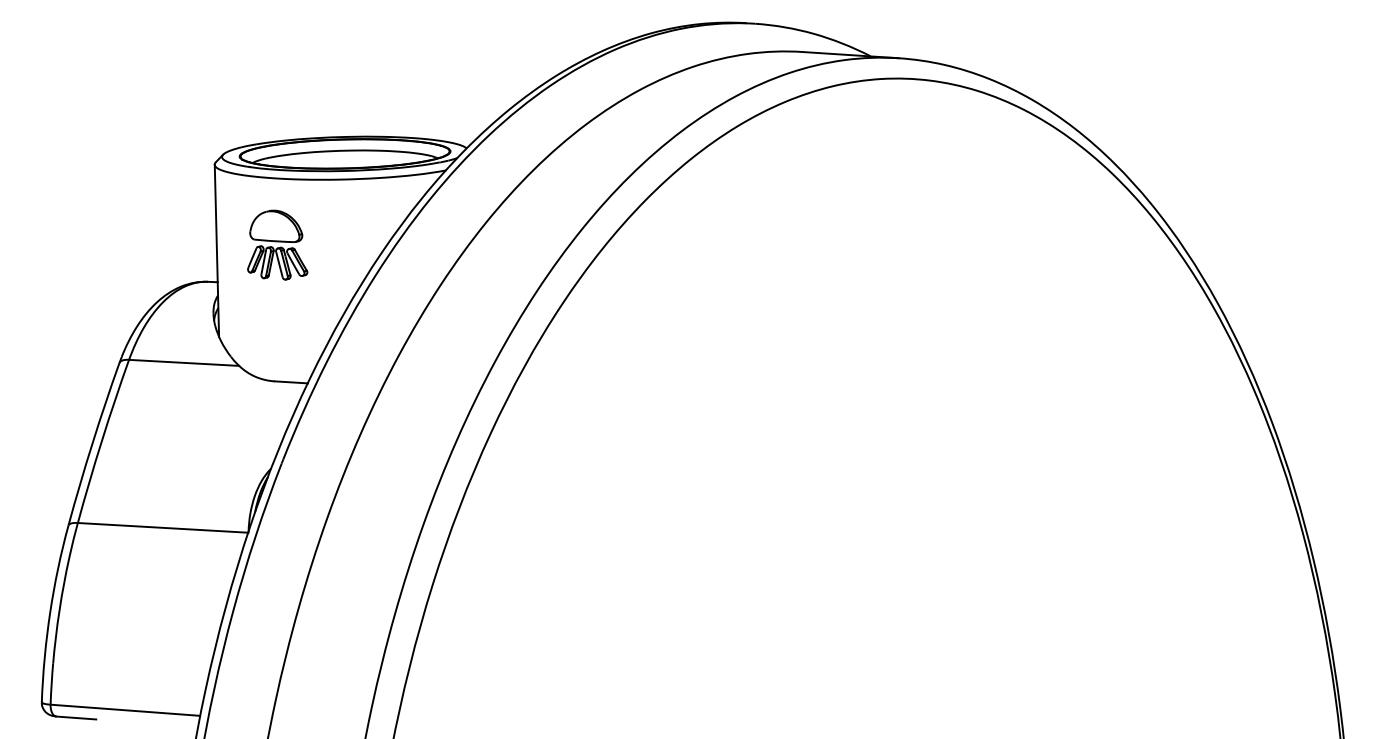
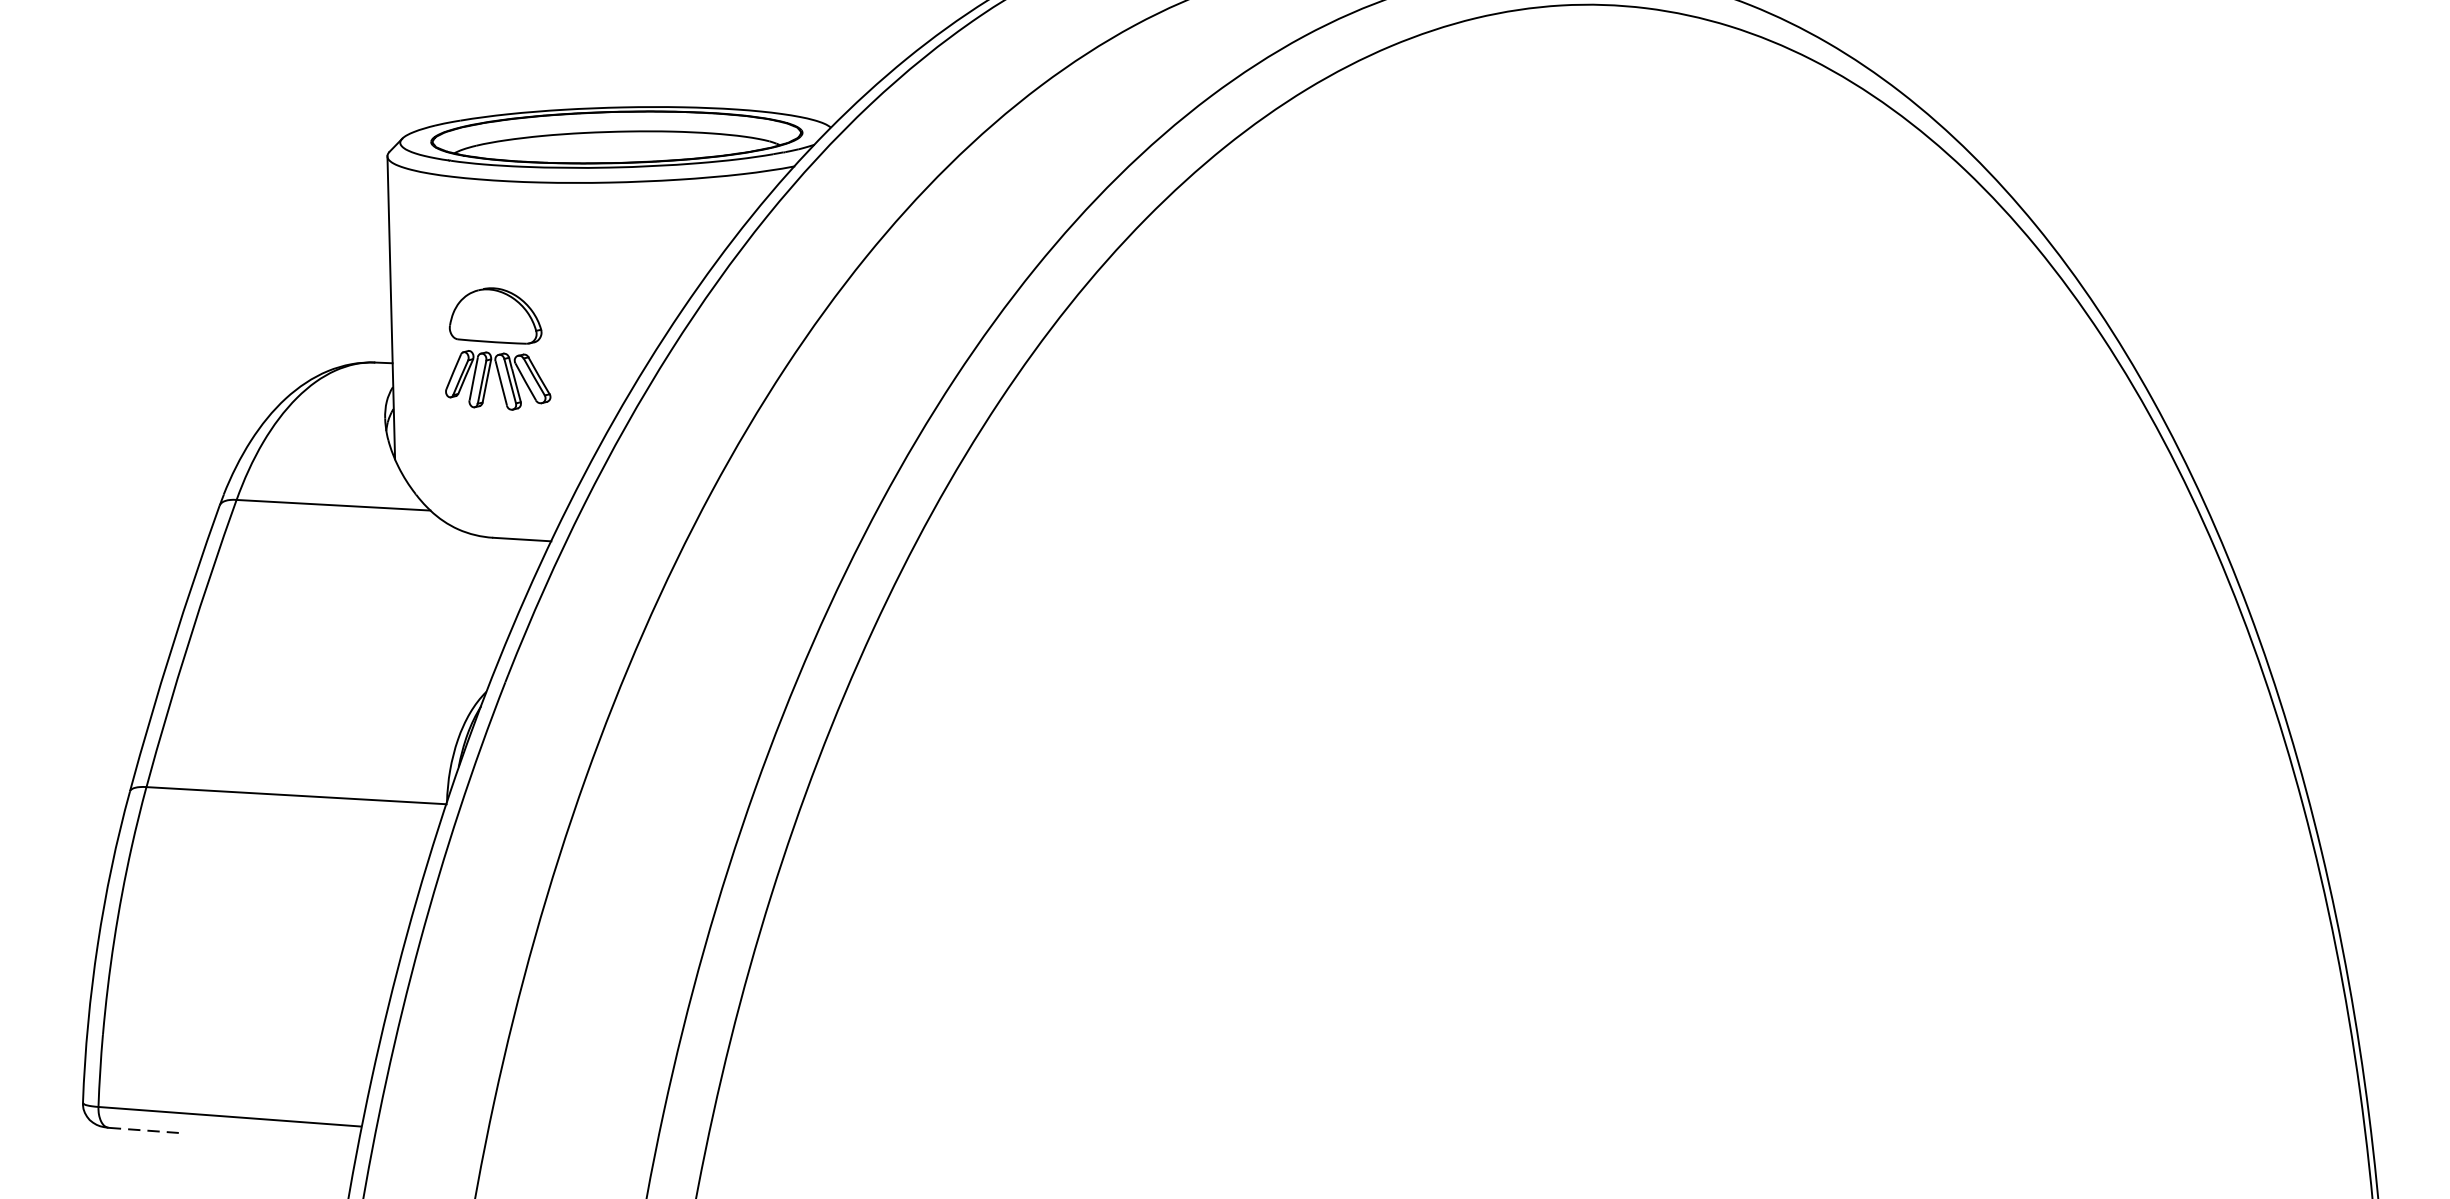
part: (277, 244) -> (497, 347), moved
line: (76, 718) -> (144, 1131), solid -> dashed

